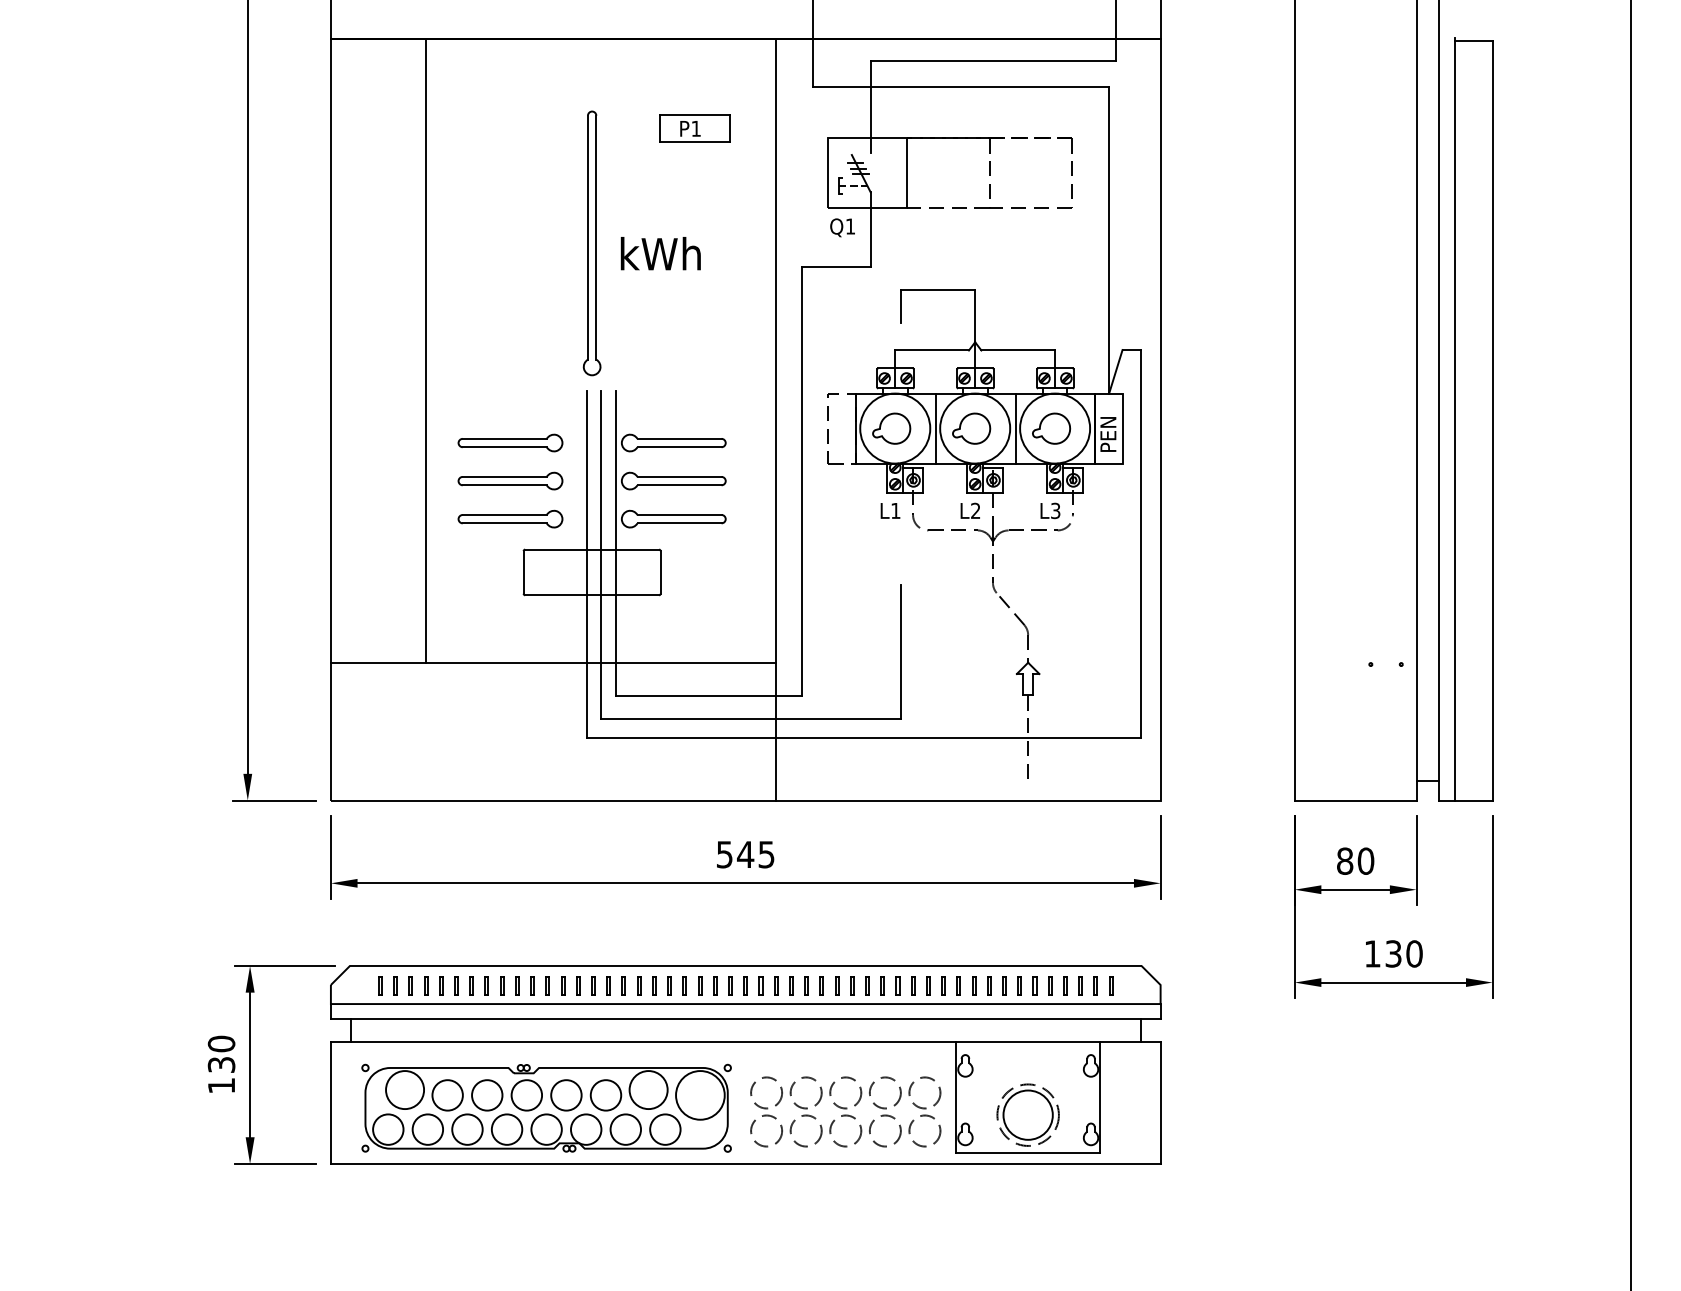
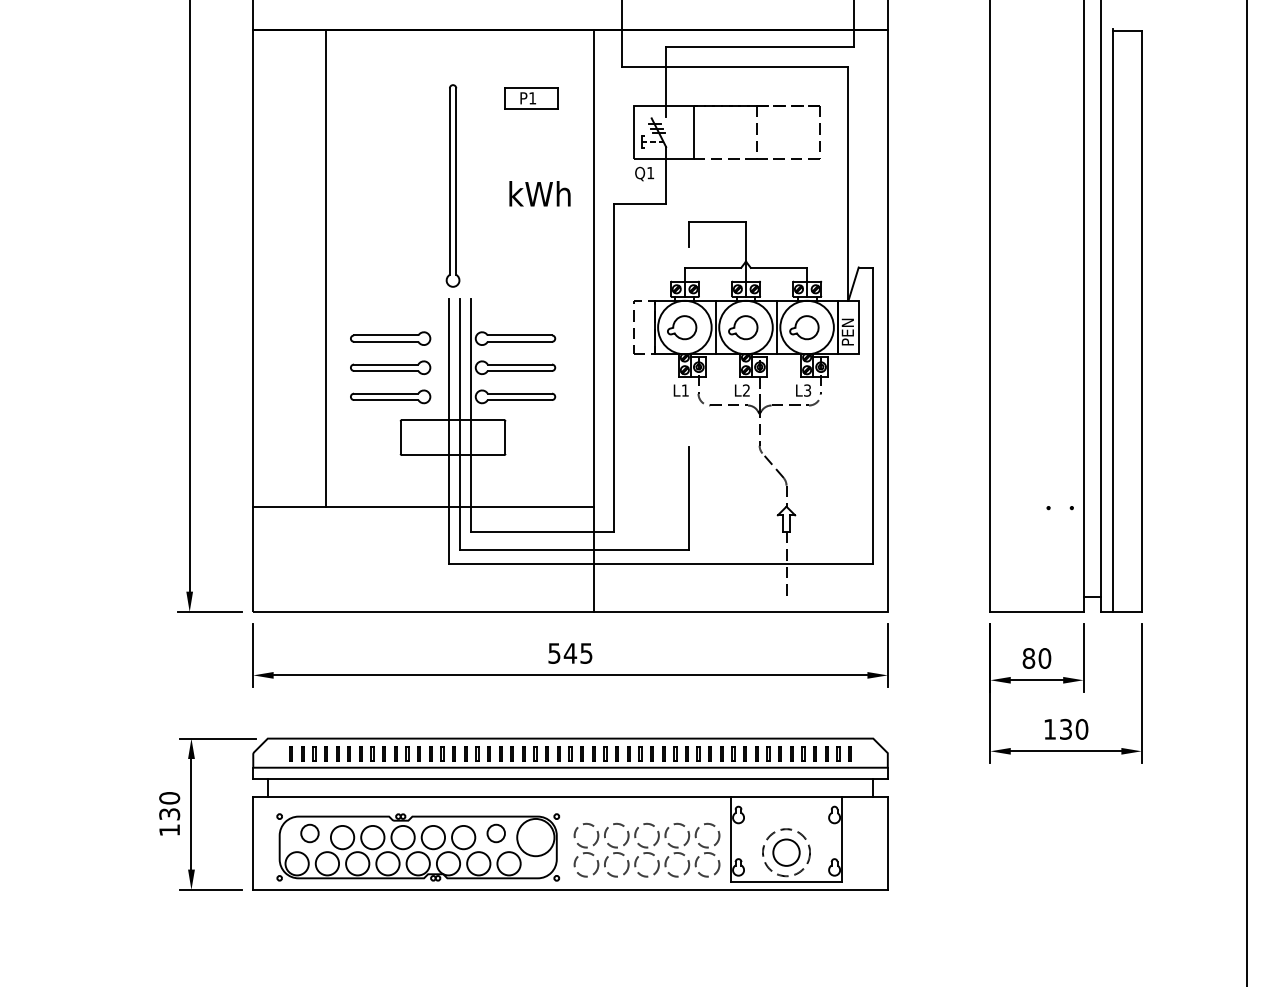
text: (660, 253) -> (539, 193), moved
circle: (405, 1090) -> (310, 833), size x0.6
circle: (648, 1090) -> (496, 833), size x0.6
circle: (1027, 1114) -> (786, 852), size x0.7

